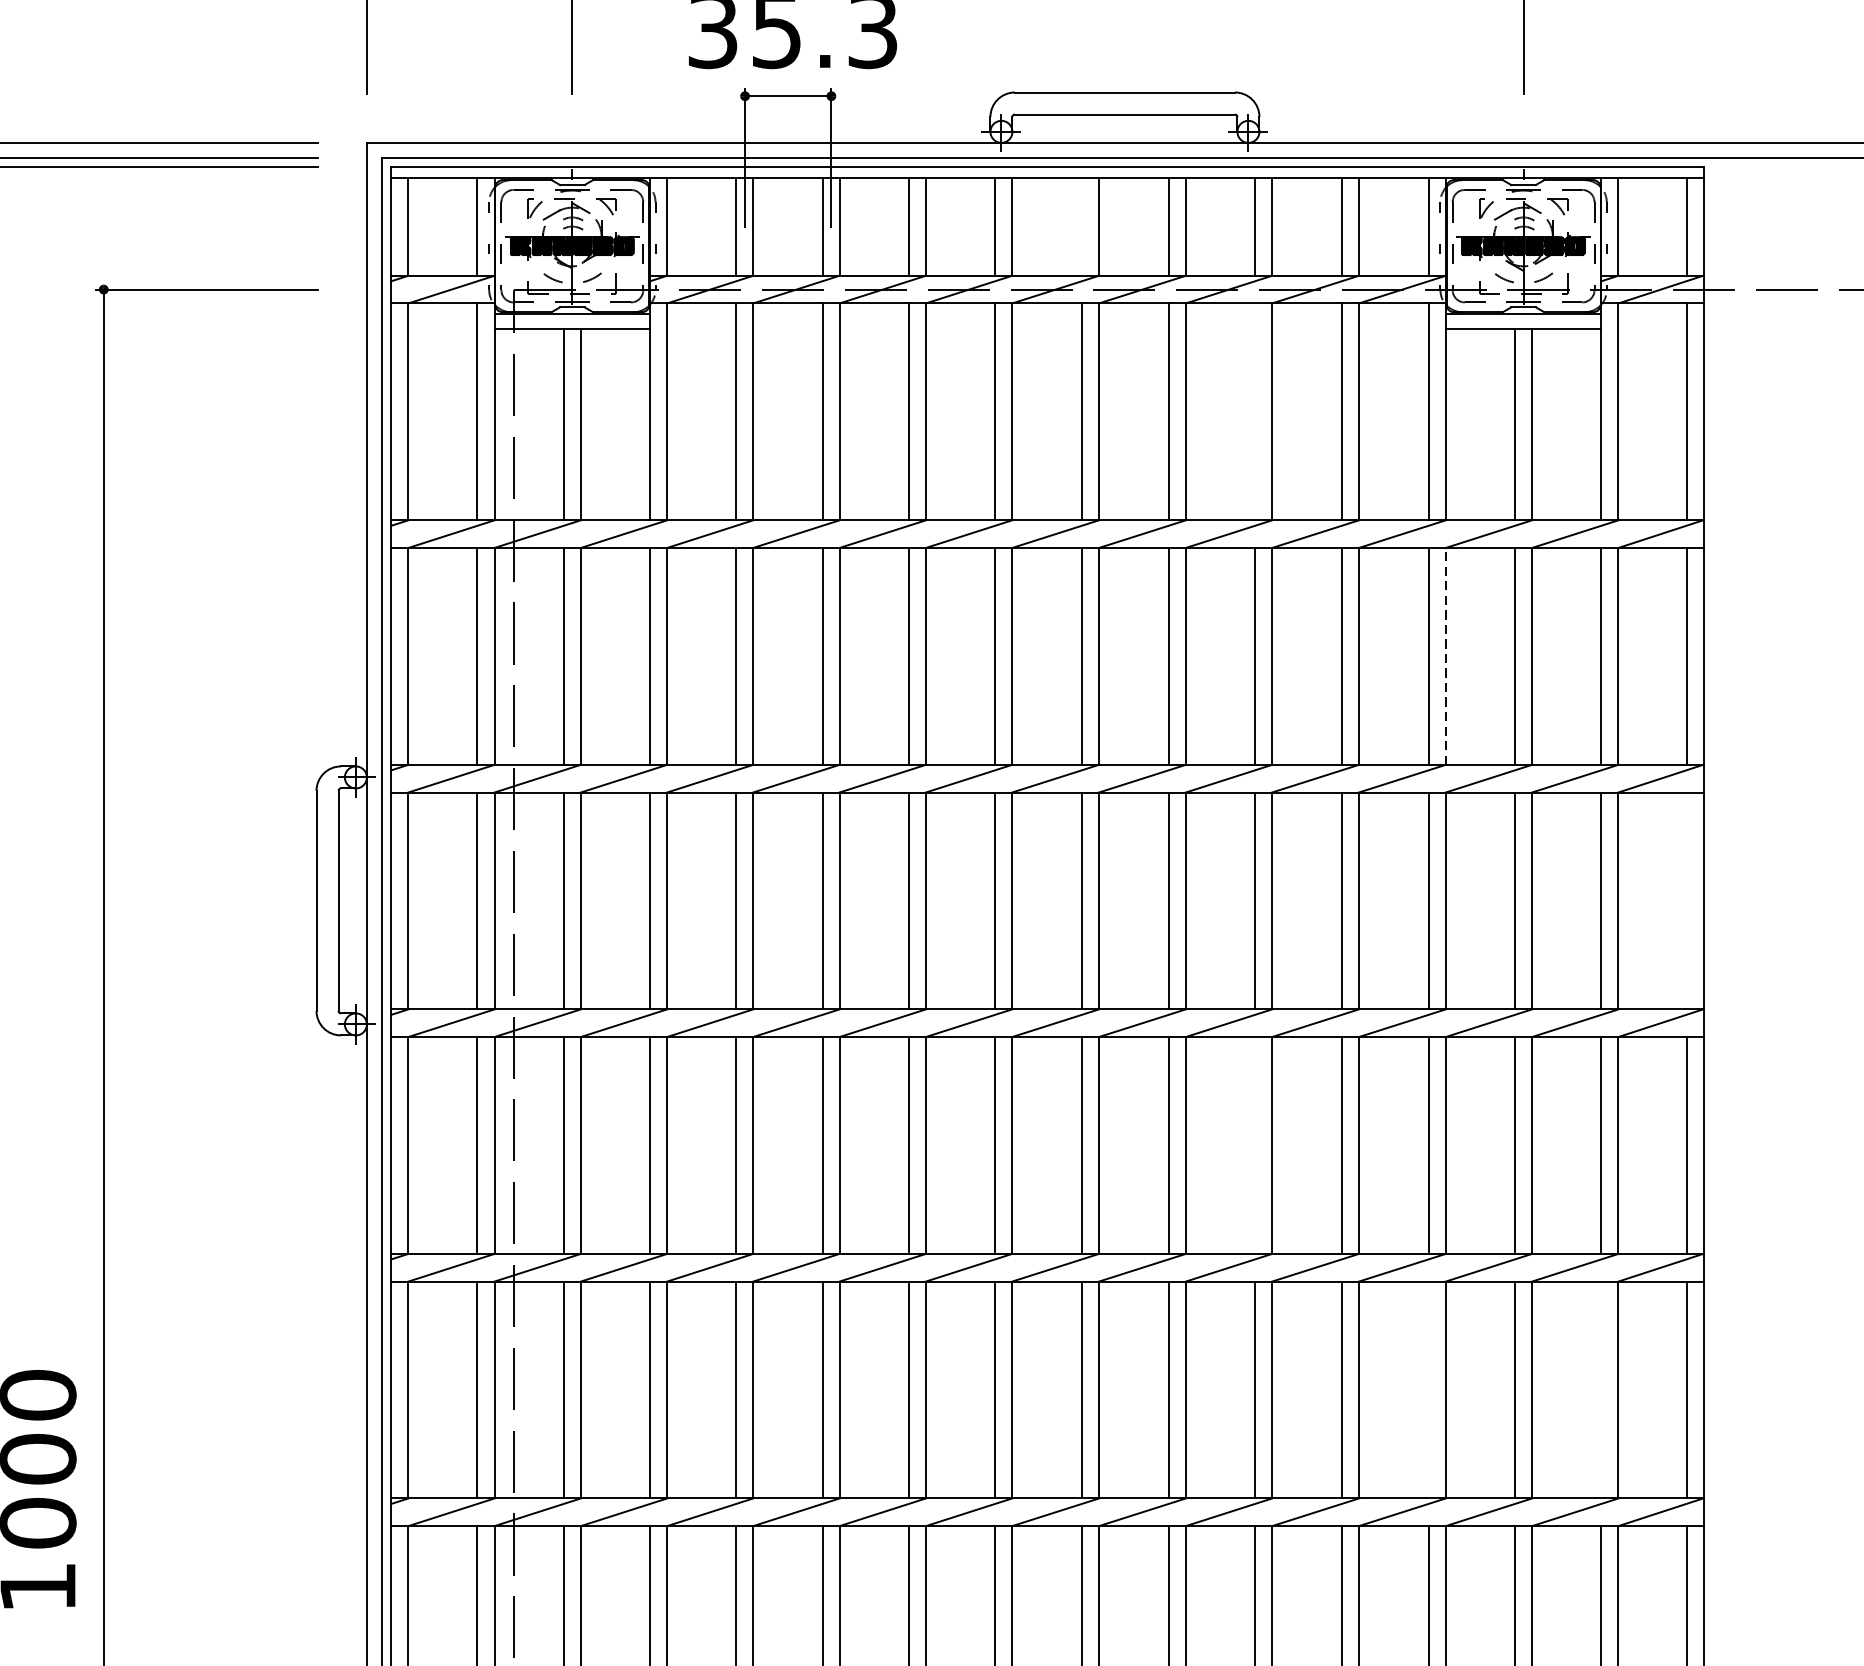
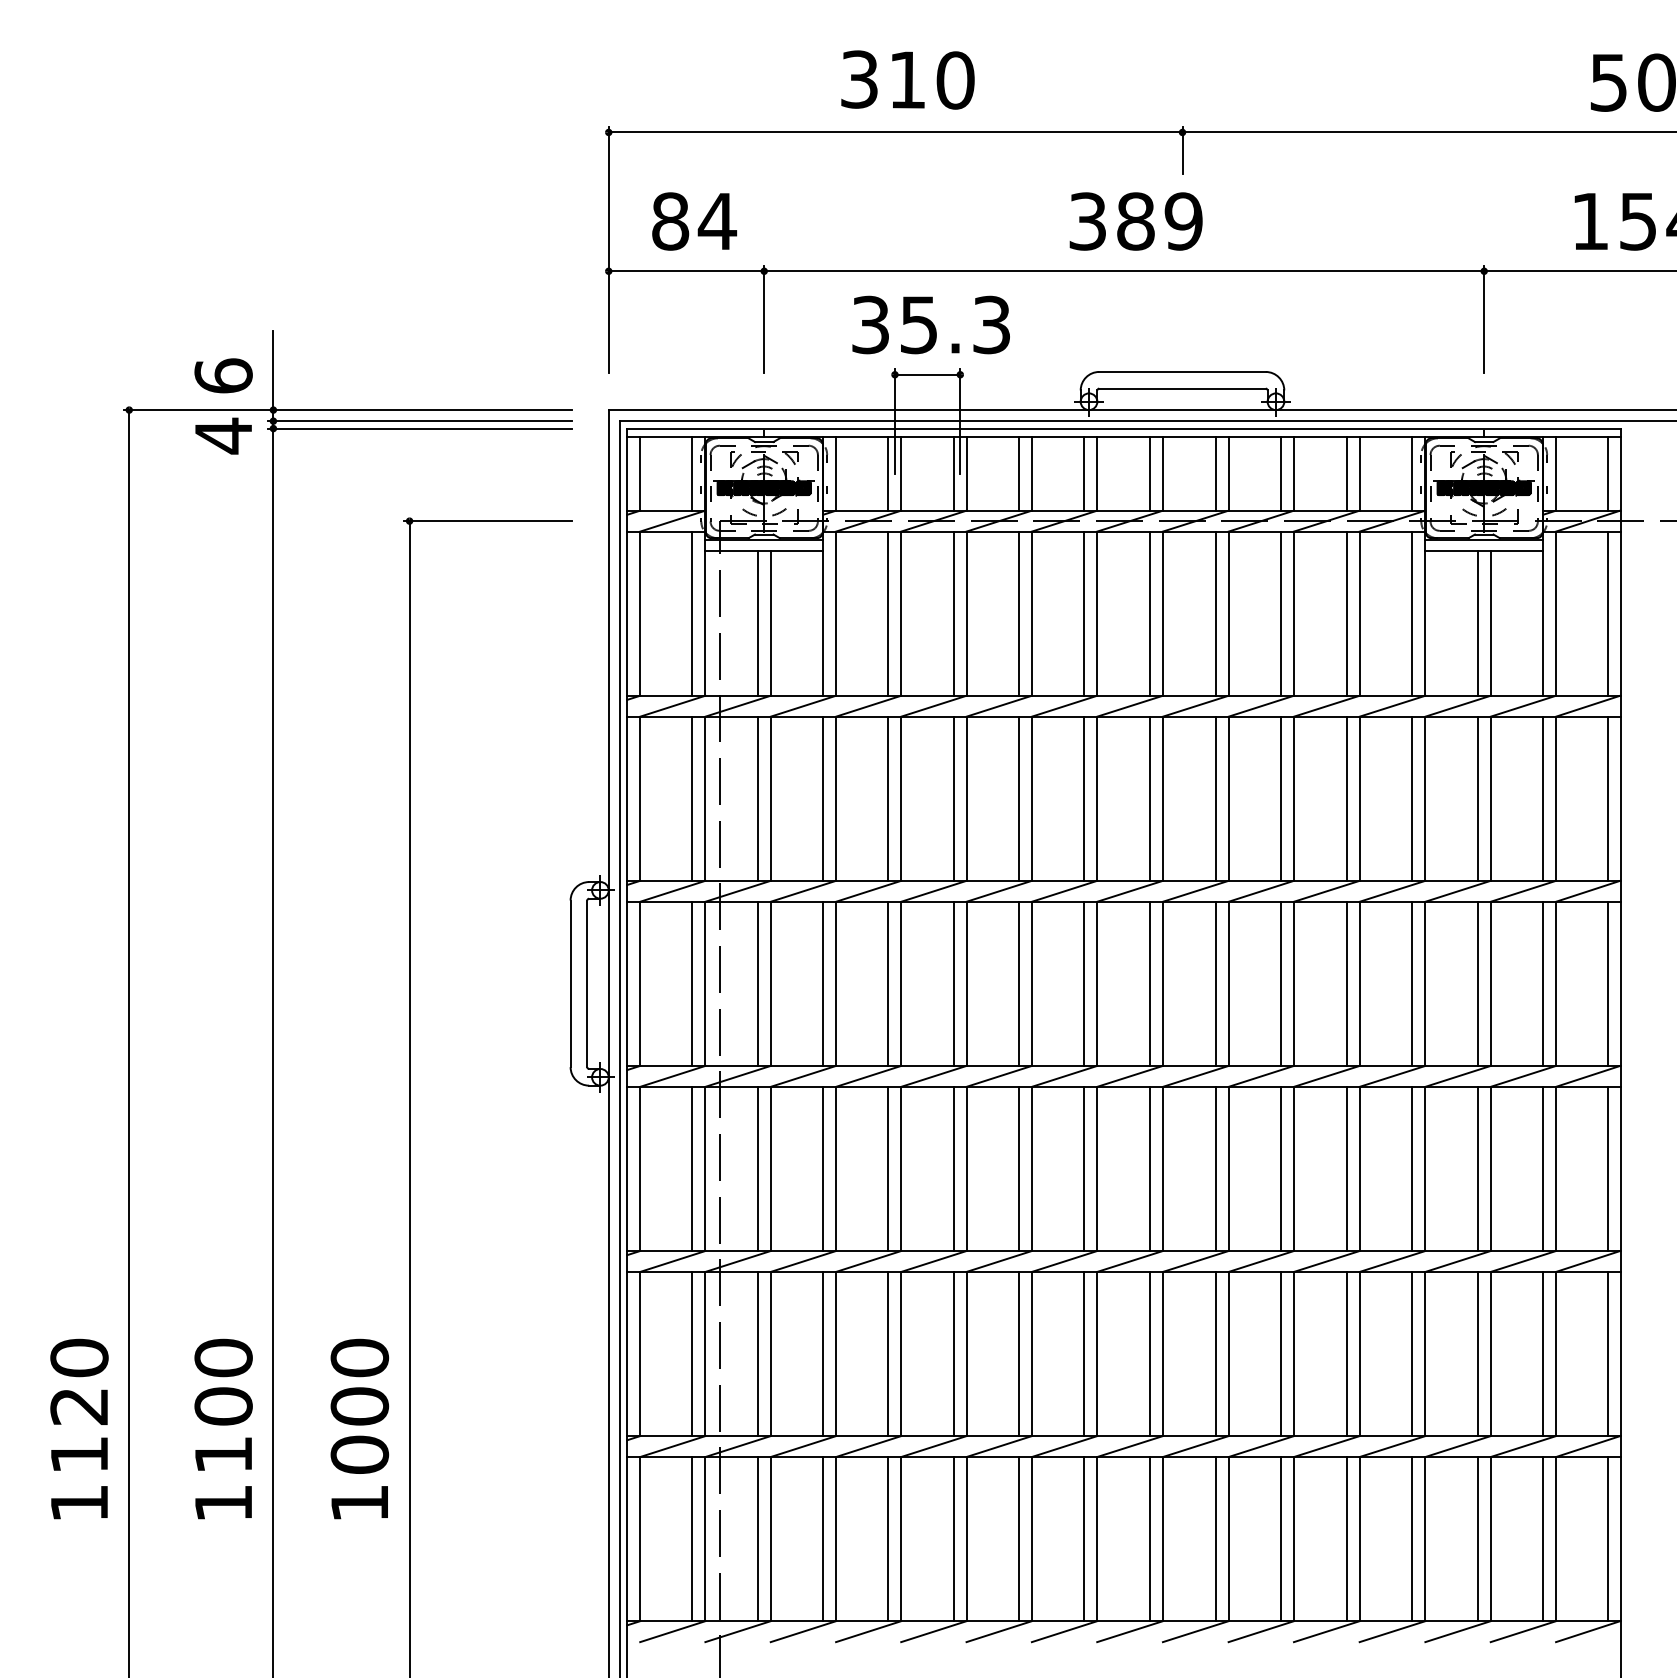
line: (1081, 226) -> (1149, 473), added
line: (1255, 411) -> (1281, 613), added
line: (1445, 656) -> (1425, 798), dashed -> solid
line: (1687, 900) -> (1608, 983), added
line: (1255, 1144) -> (1281, 1168), added
line: (1428, 1389) -> (1412, 1353), added
line: (1601, 1389) -> (1543, 1353), added

